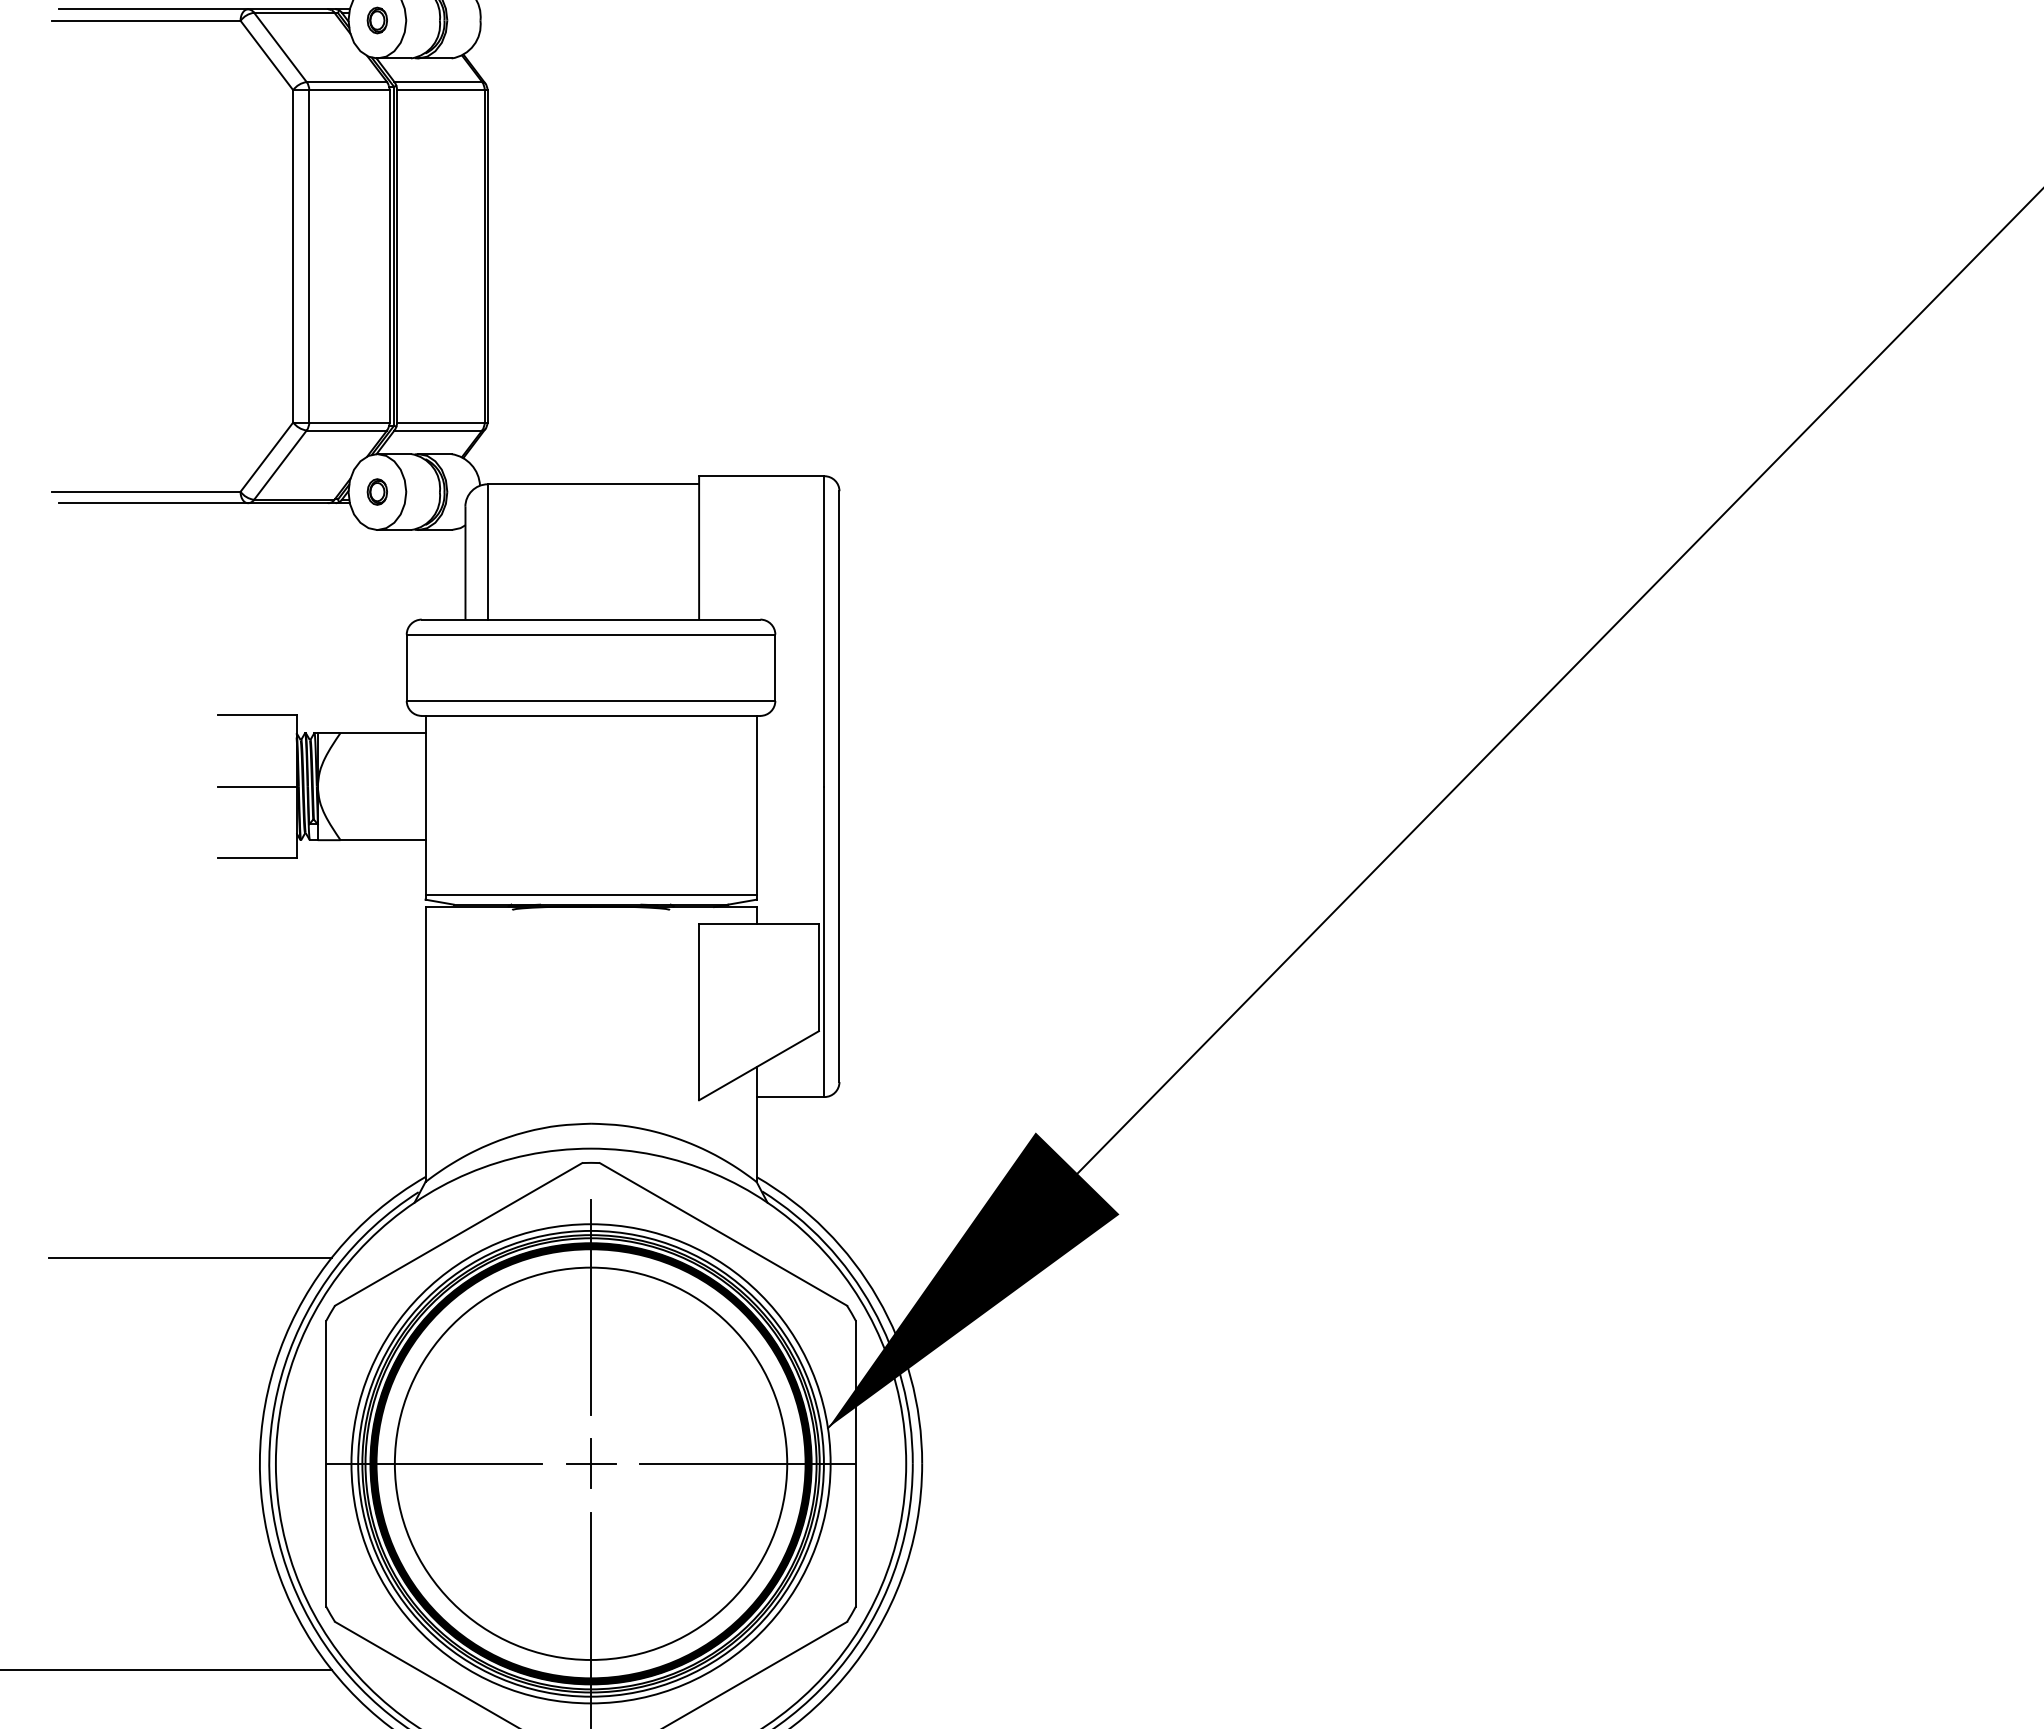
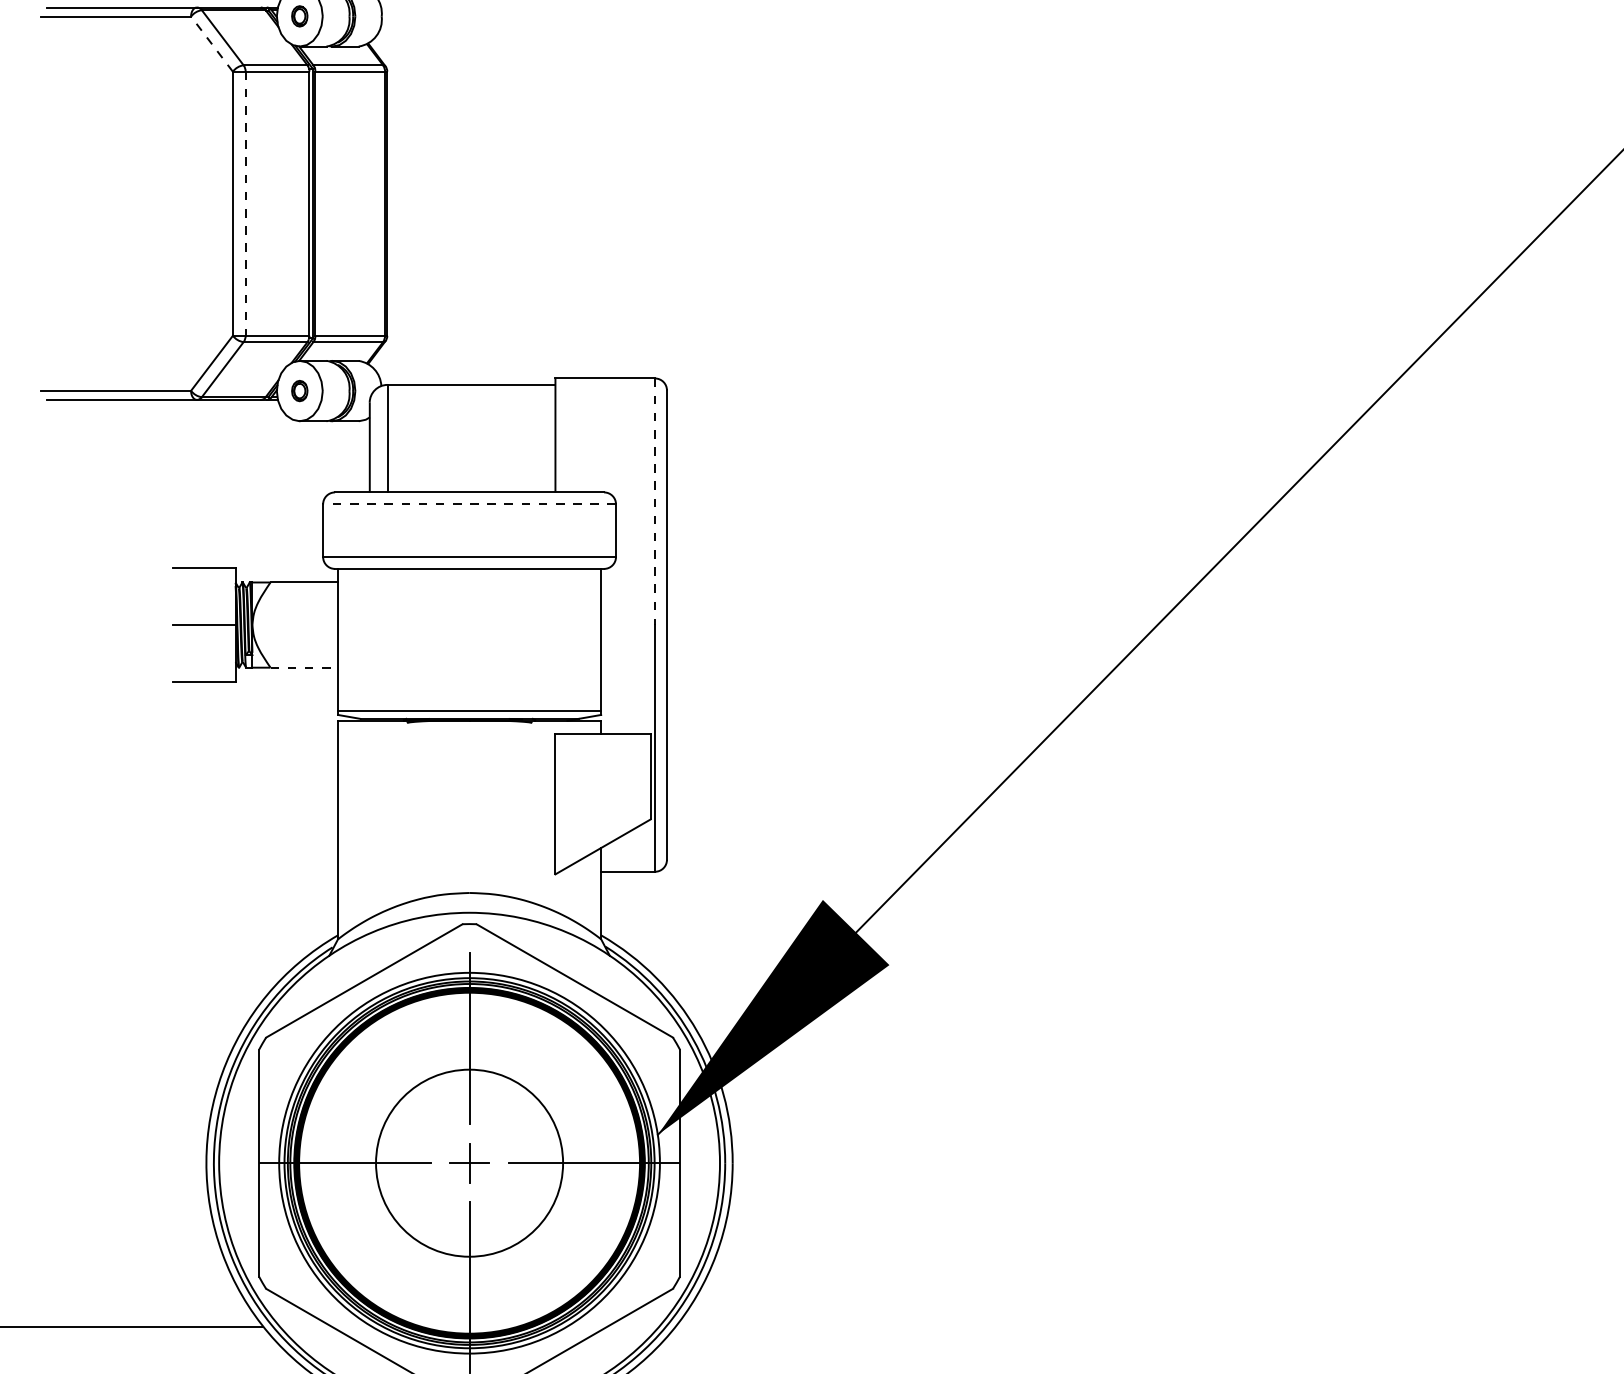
line: (266, 55) -> (211, 44), solid -> dashed
line: (309, 257) -> (245, 204), solid -> dashed
line: (825, 632) -> (655, 502), solid -> dashed
line: (590, 634) -> (469, 504), solid -> dashed
line: (383, 839) -> (304, 667), solid -> dashed
line: (189, 1257) -> (150, 999), removed
circle: (590, 1464) -> (469, 1163), size x0.6

